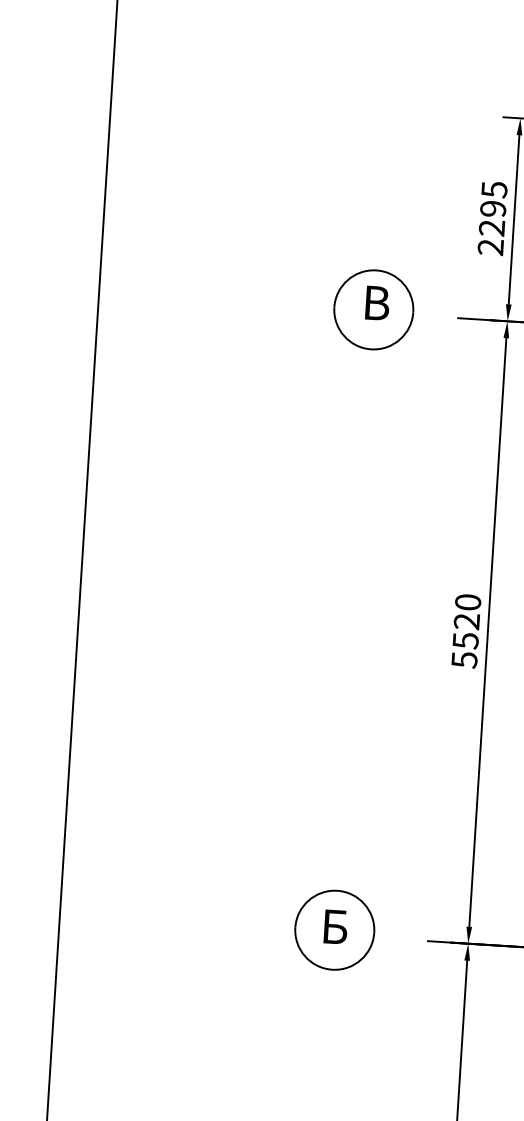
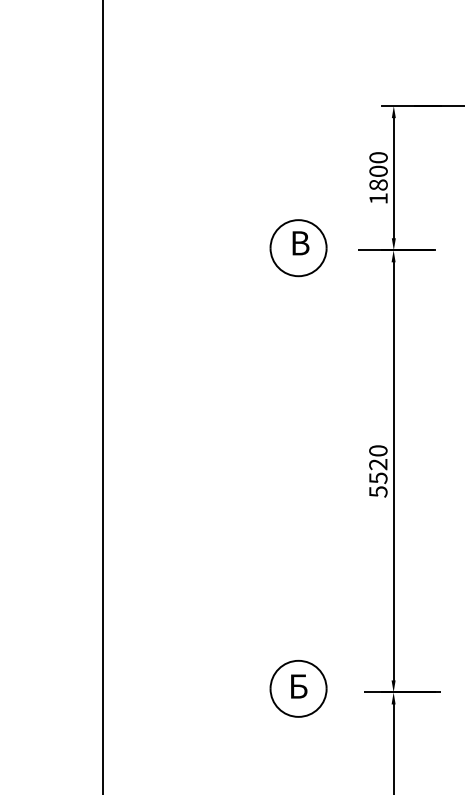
text: (492, 218) -> (378, 178), 2295 -> 1800

